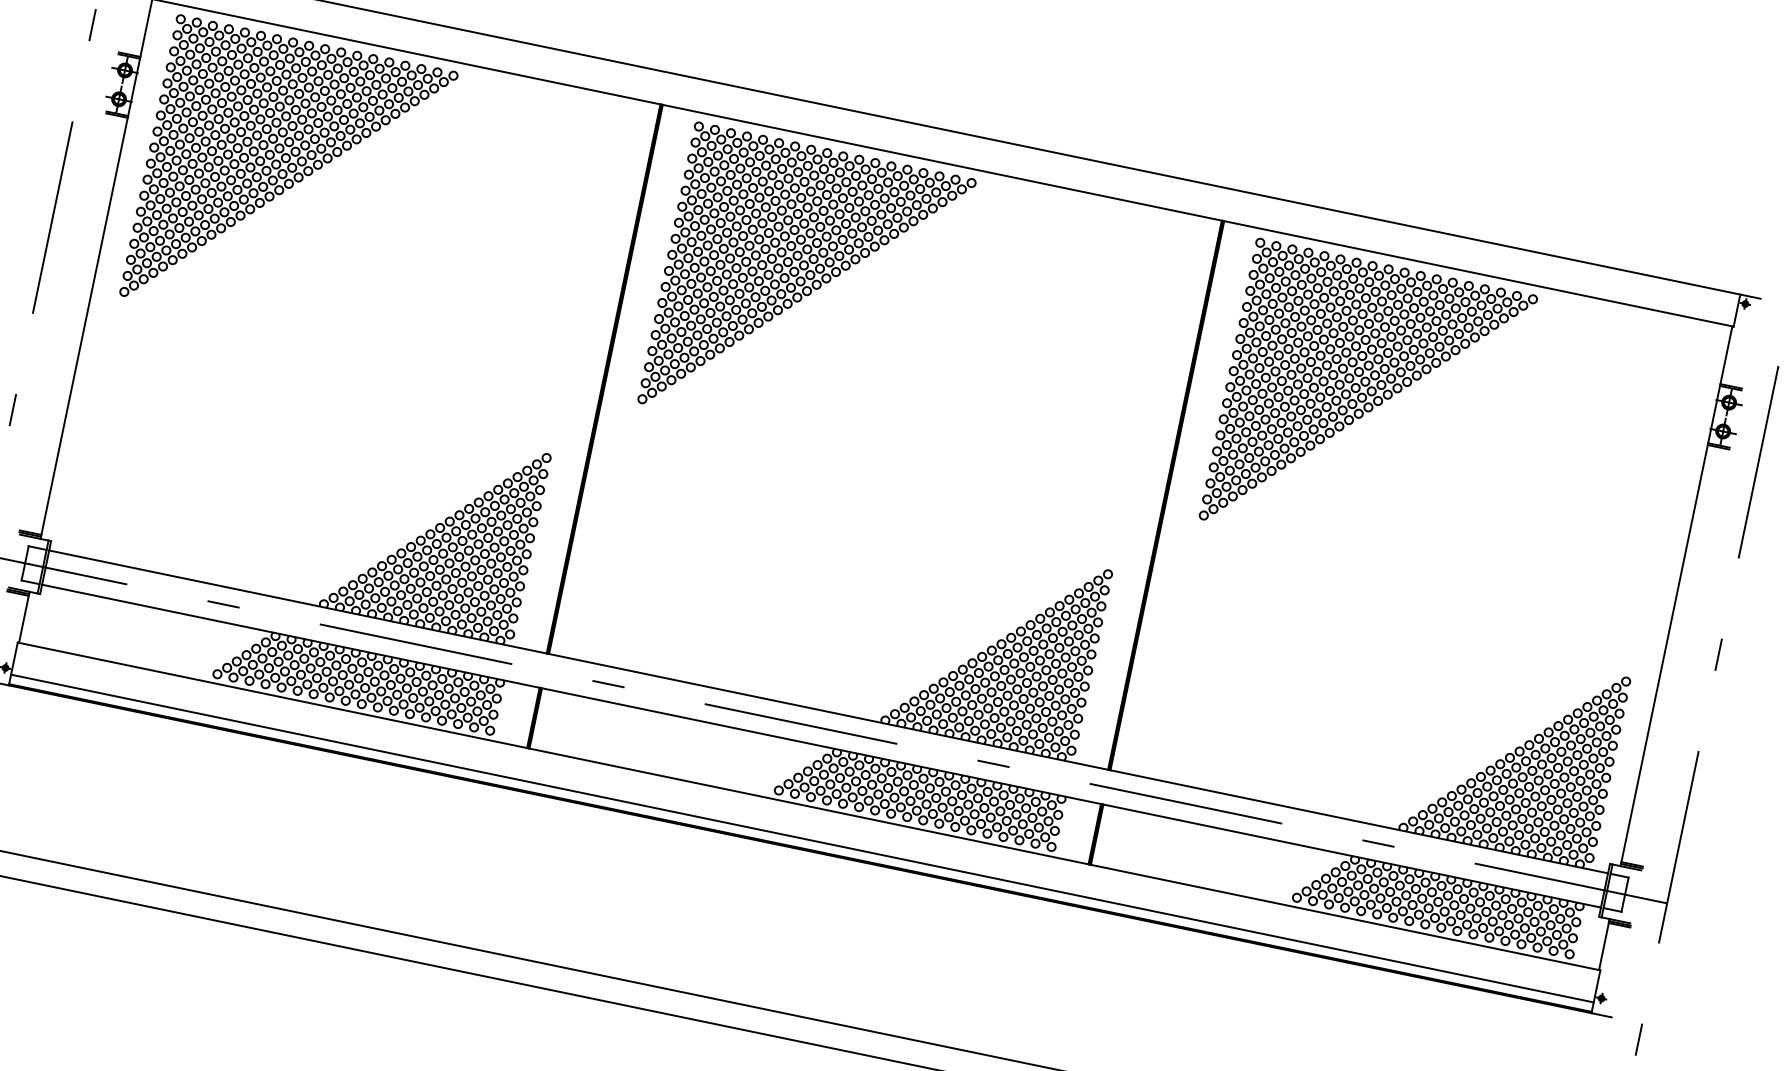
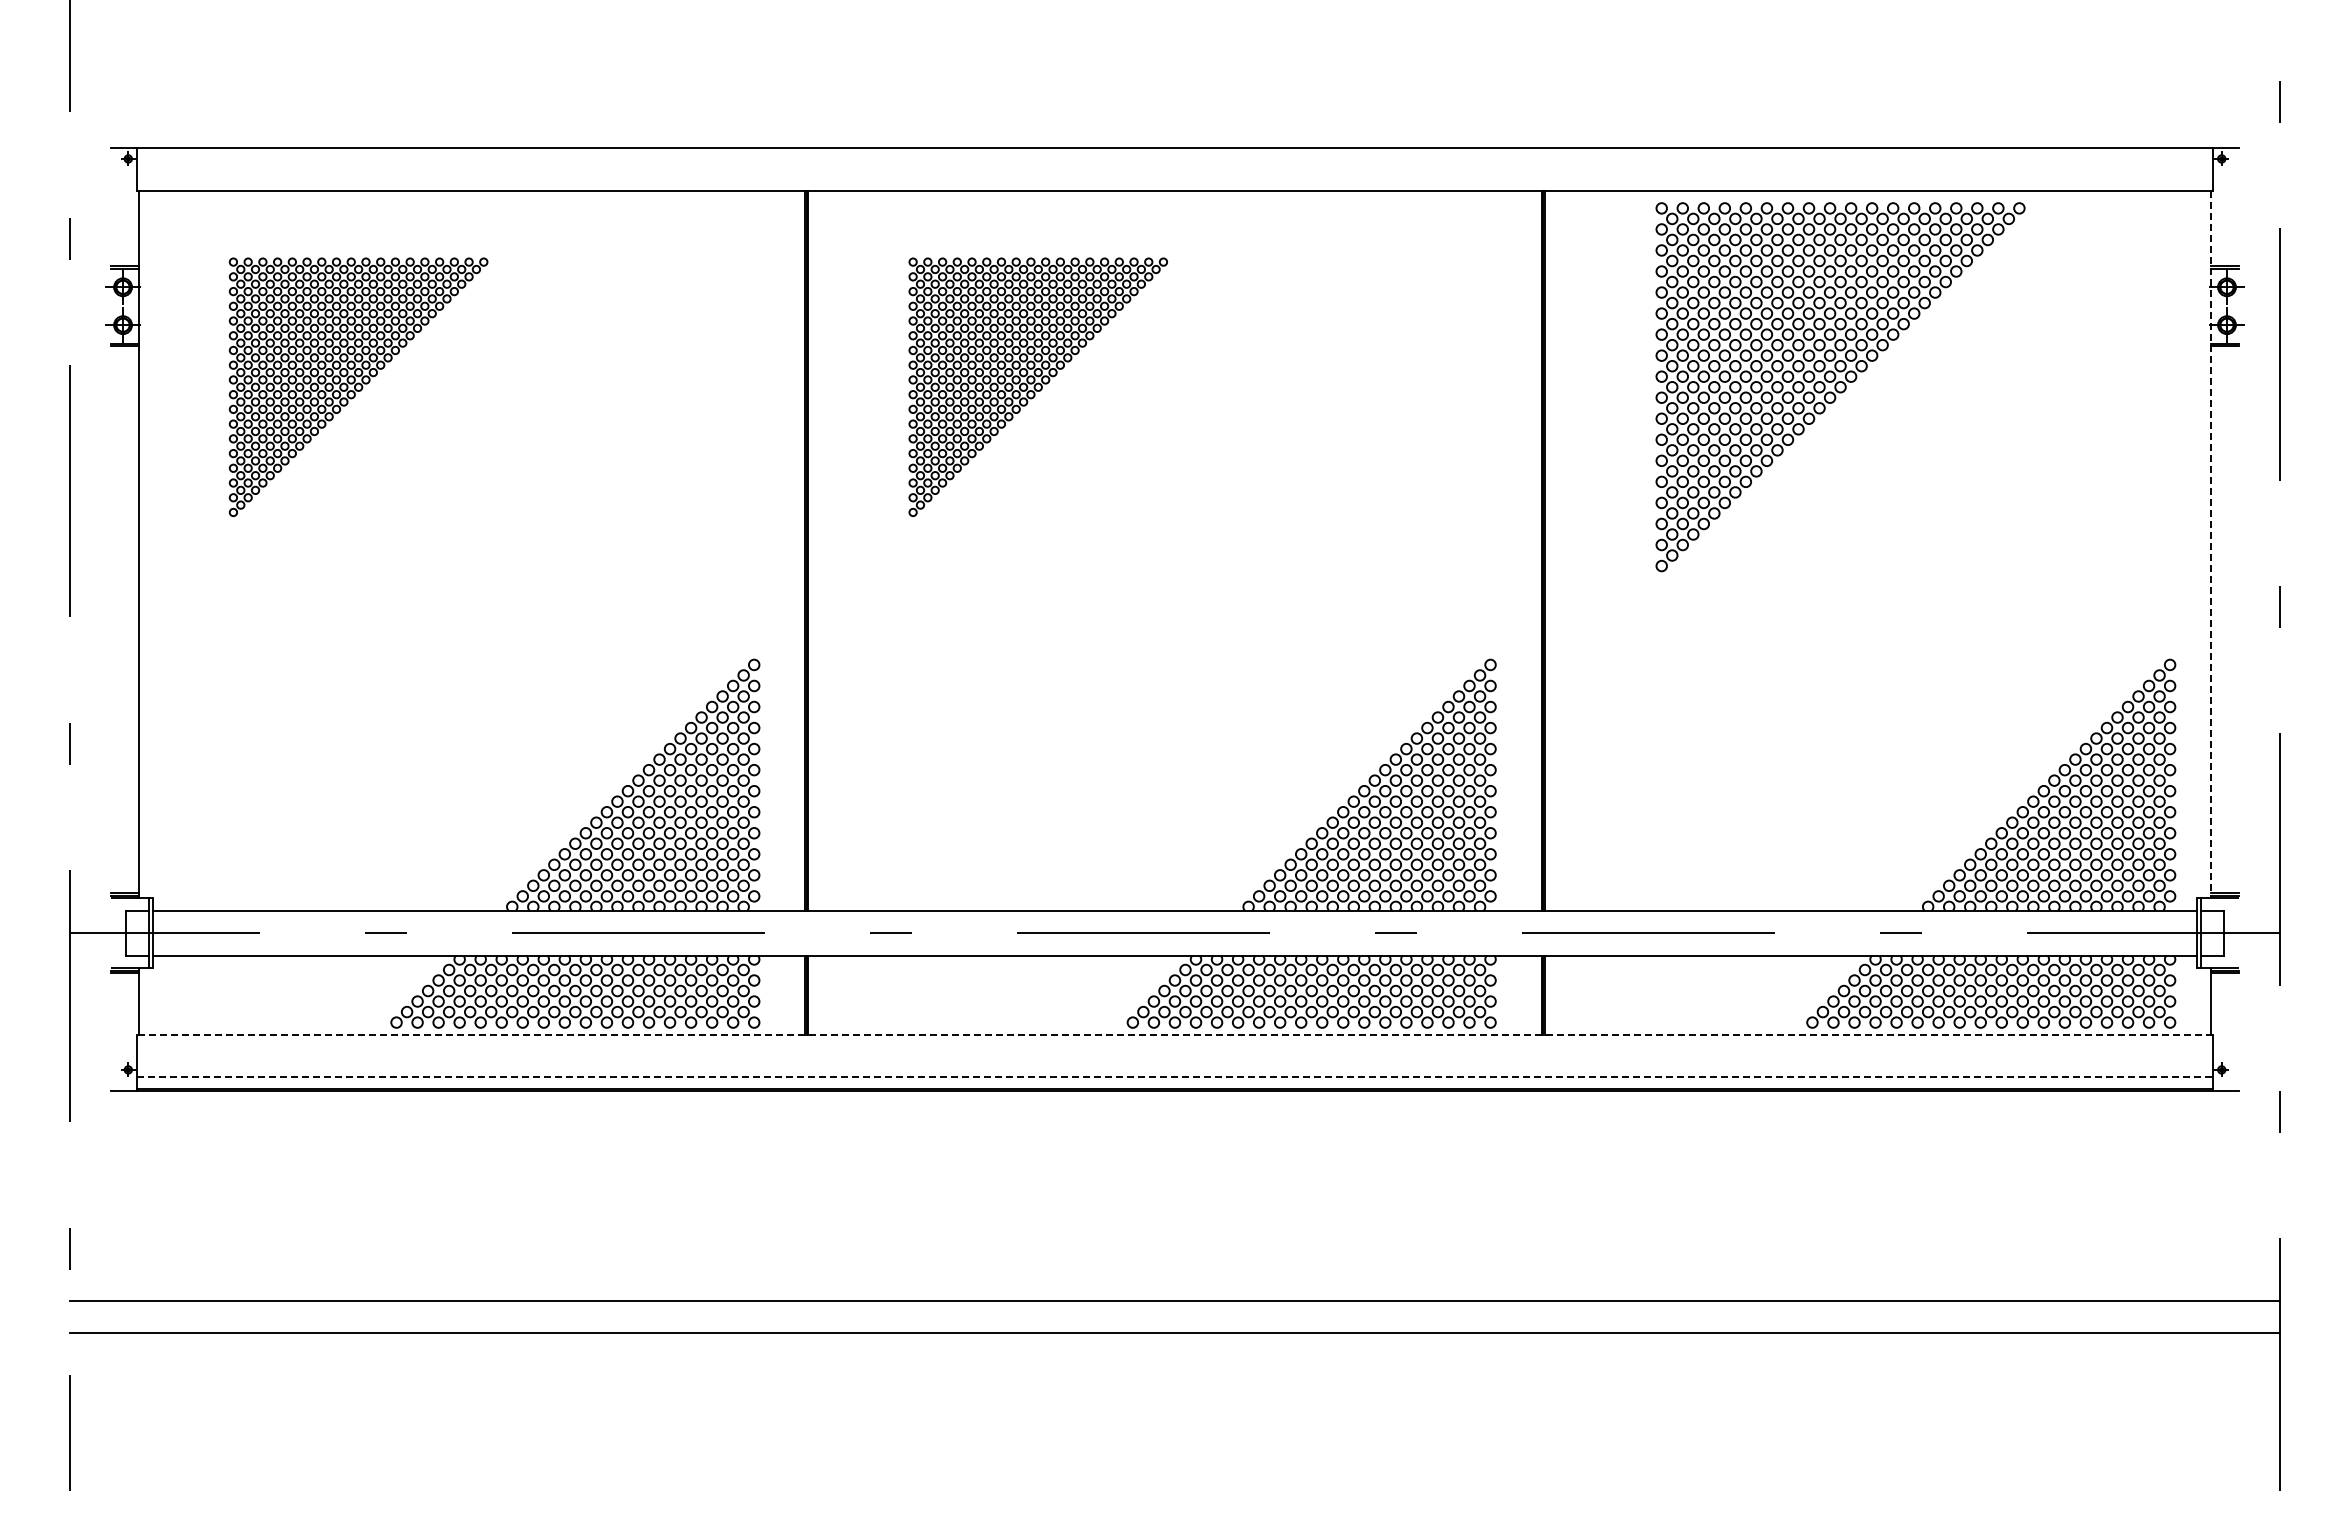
part: (288, 184) -> (358, 387), size x0.7
part: (807, 291) -> (1038, 387), size x0.7
part: (1368, 407) -> (1840, 387), moved
line: (1676, 596) -> (2211, 544), solid -> dashed
line: (809, 806) -> (1175, 1034), solid -> dashed
line: (802, 838) -> (1175, 1076), solid -> dashed

